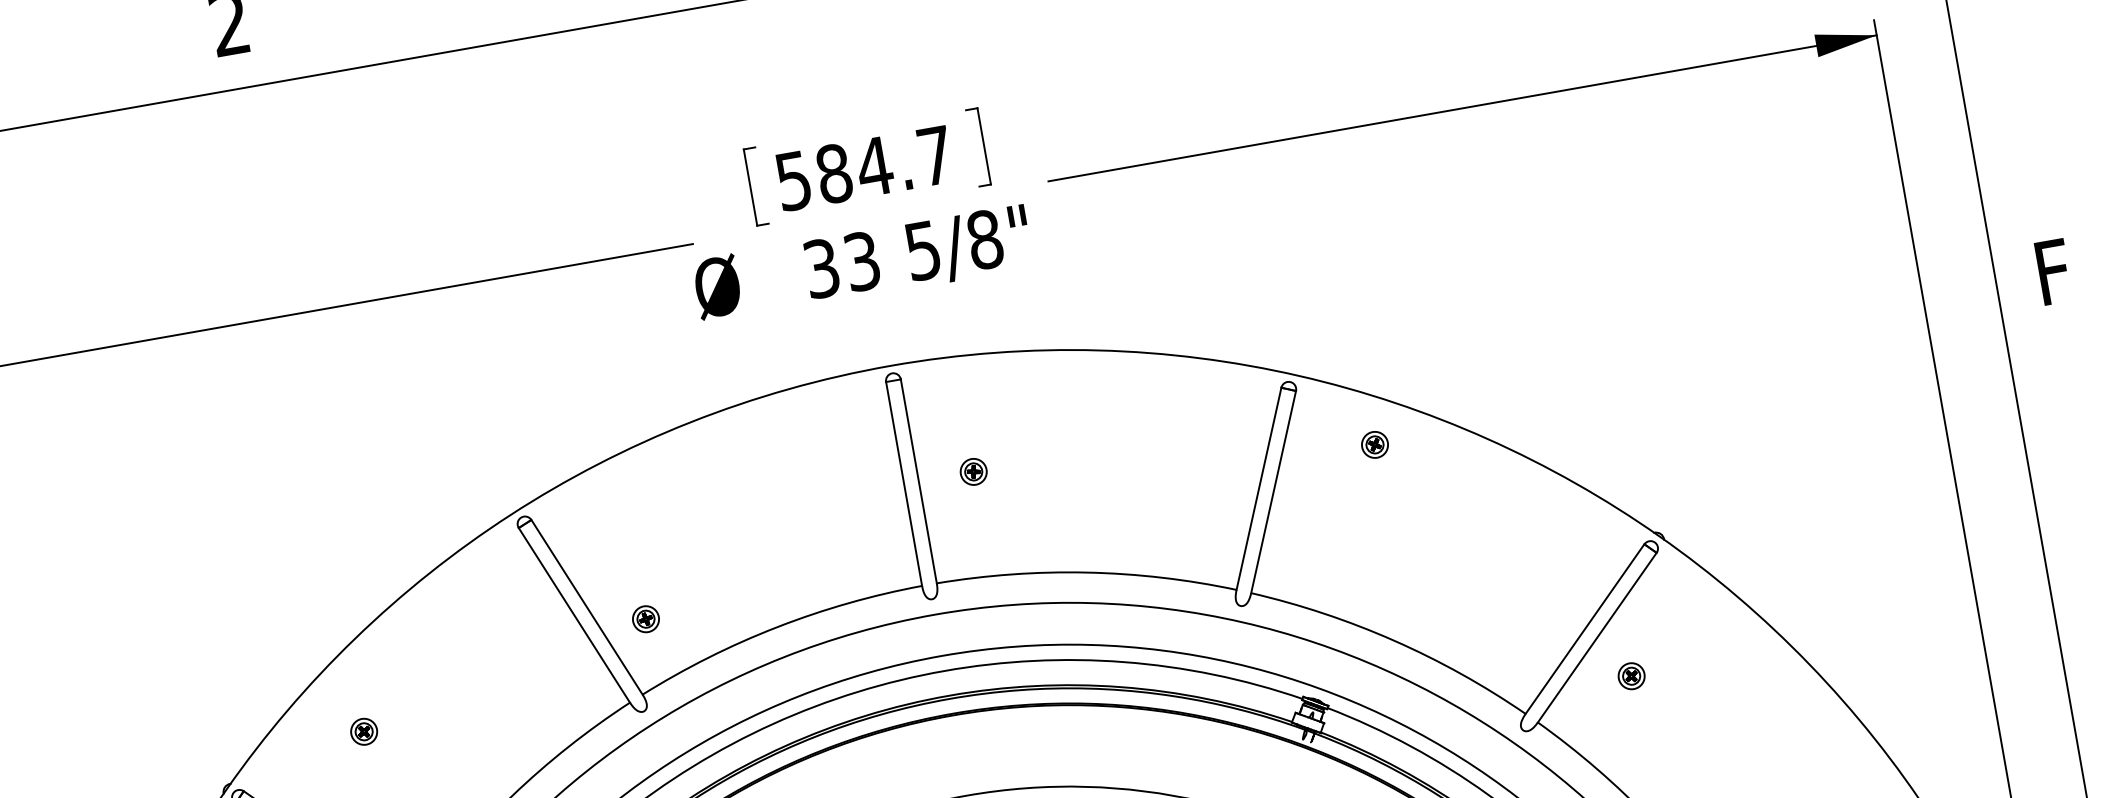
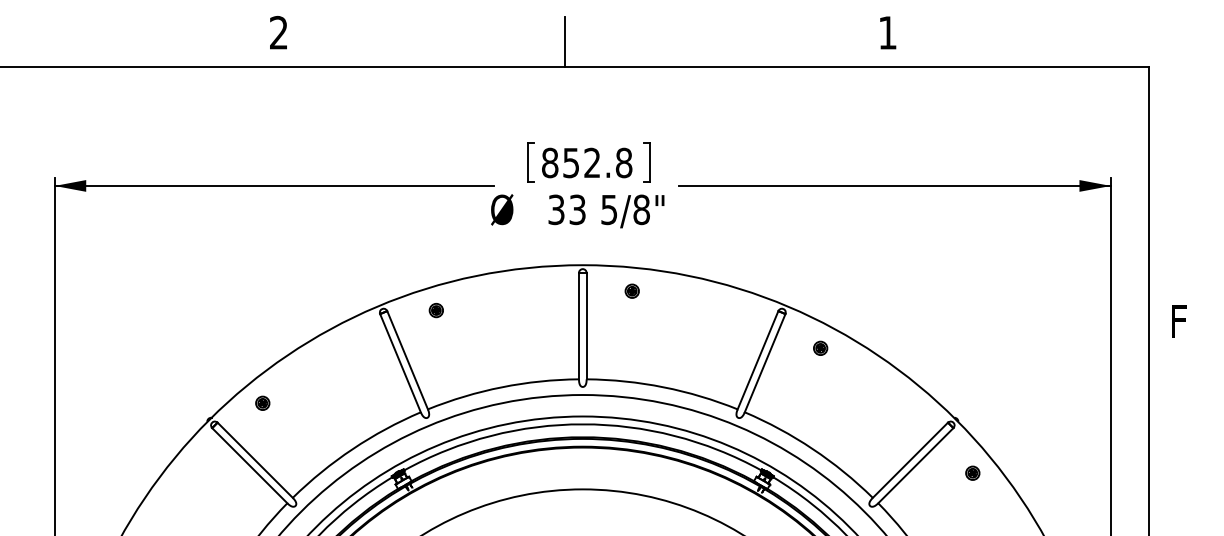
text: (865, 167) -> (587, 162), 584.7 -> 852.8
part: (971, 470) -> (631, 290), moved
part: (644, 619) -> (435, 310), moved
part: (1630, 674) -> (972, 472), moved
part: (363, 730) -> (262, 402), moved

